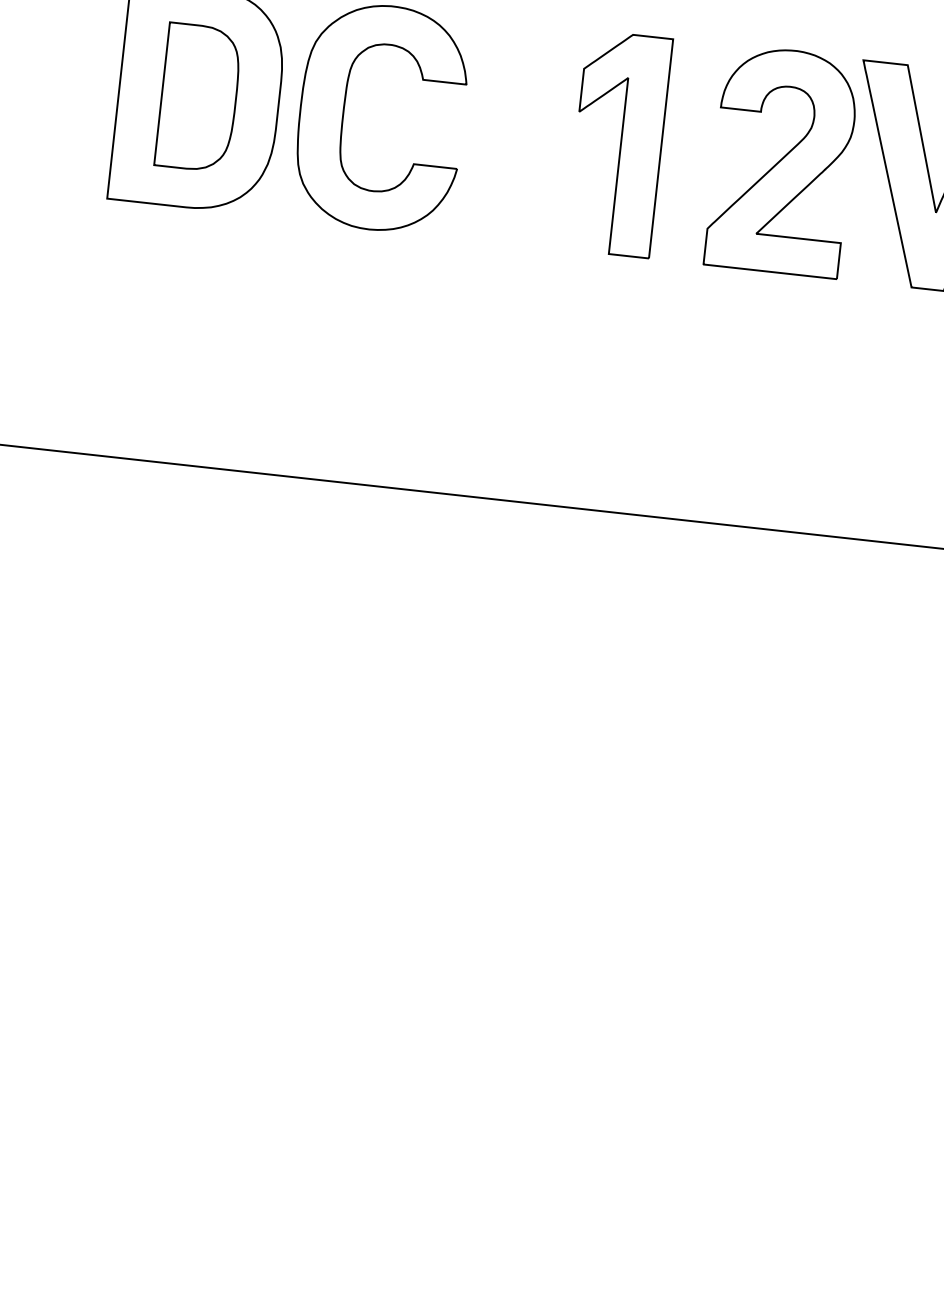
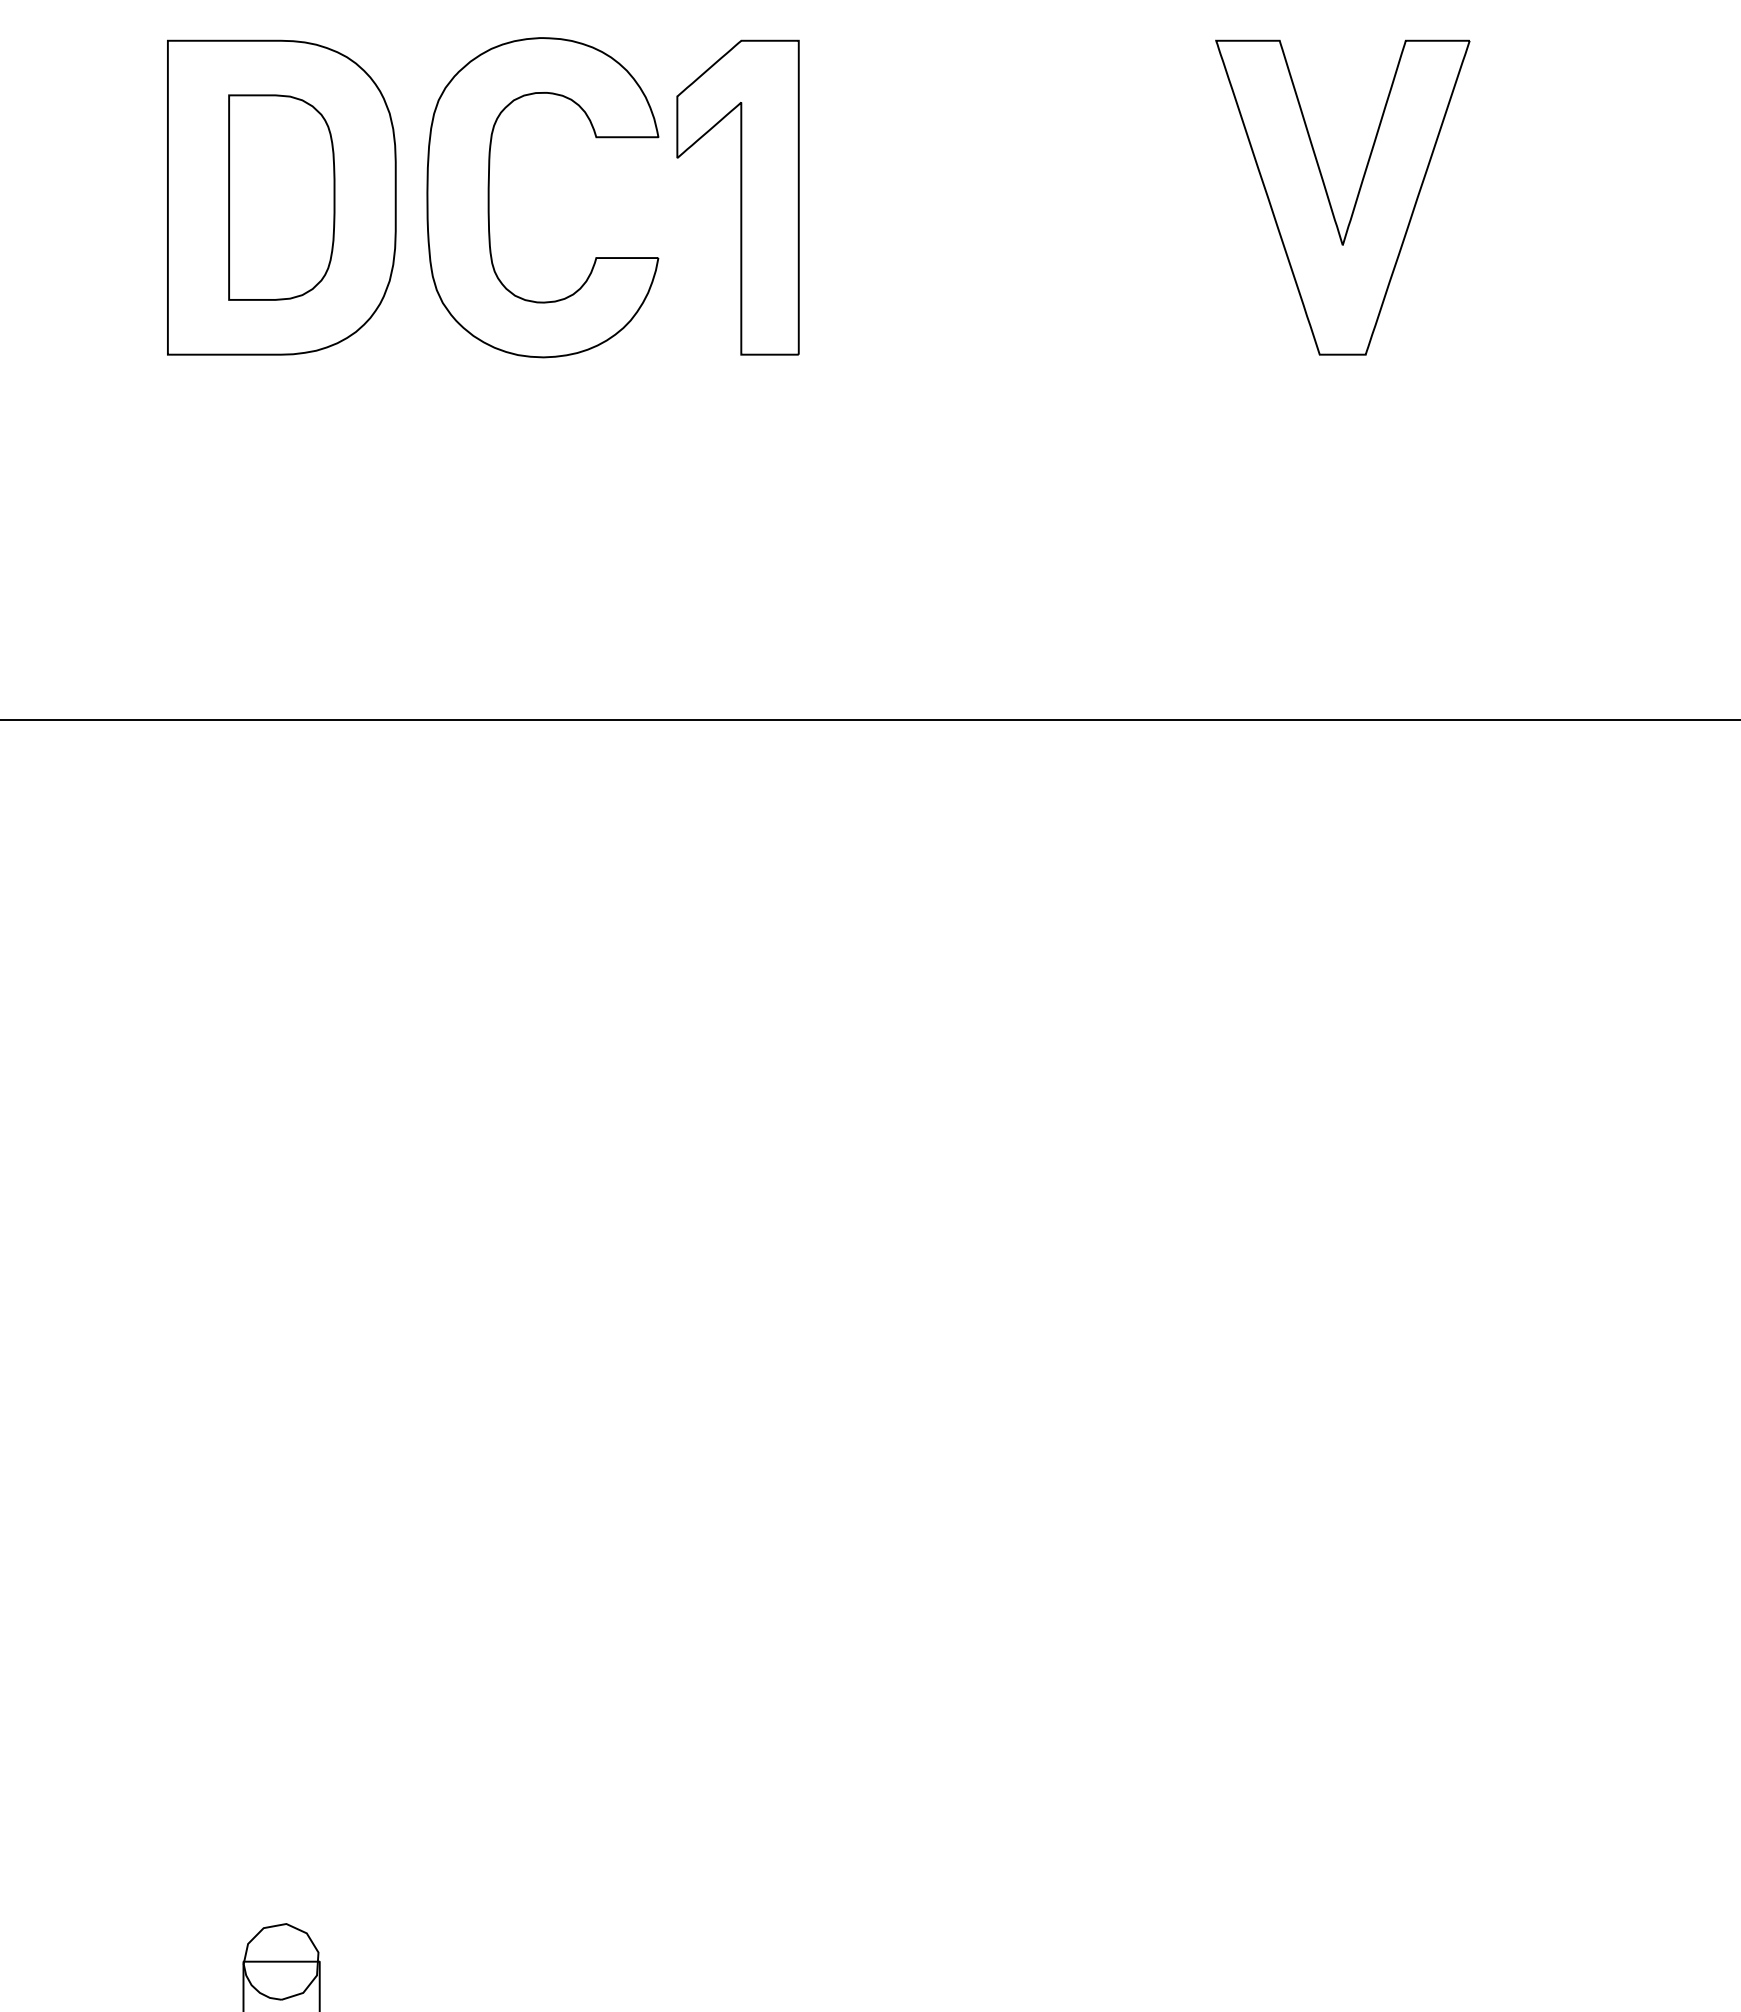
part: (618, 143) -> (737, 197), moved
part: (782, 161) -> (1117, 196), removed

